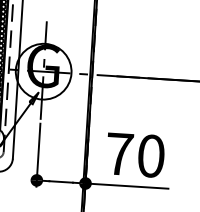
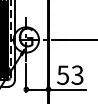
text: (135, 153) -> (70, 74), 70 -> 53

